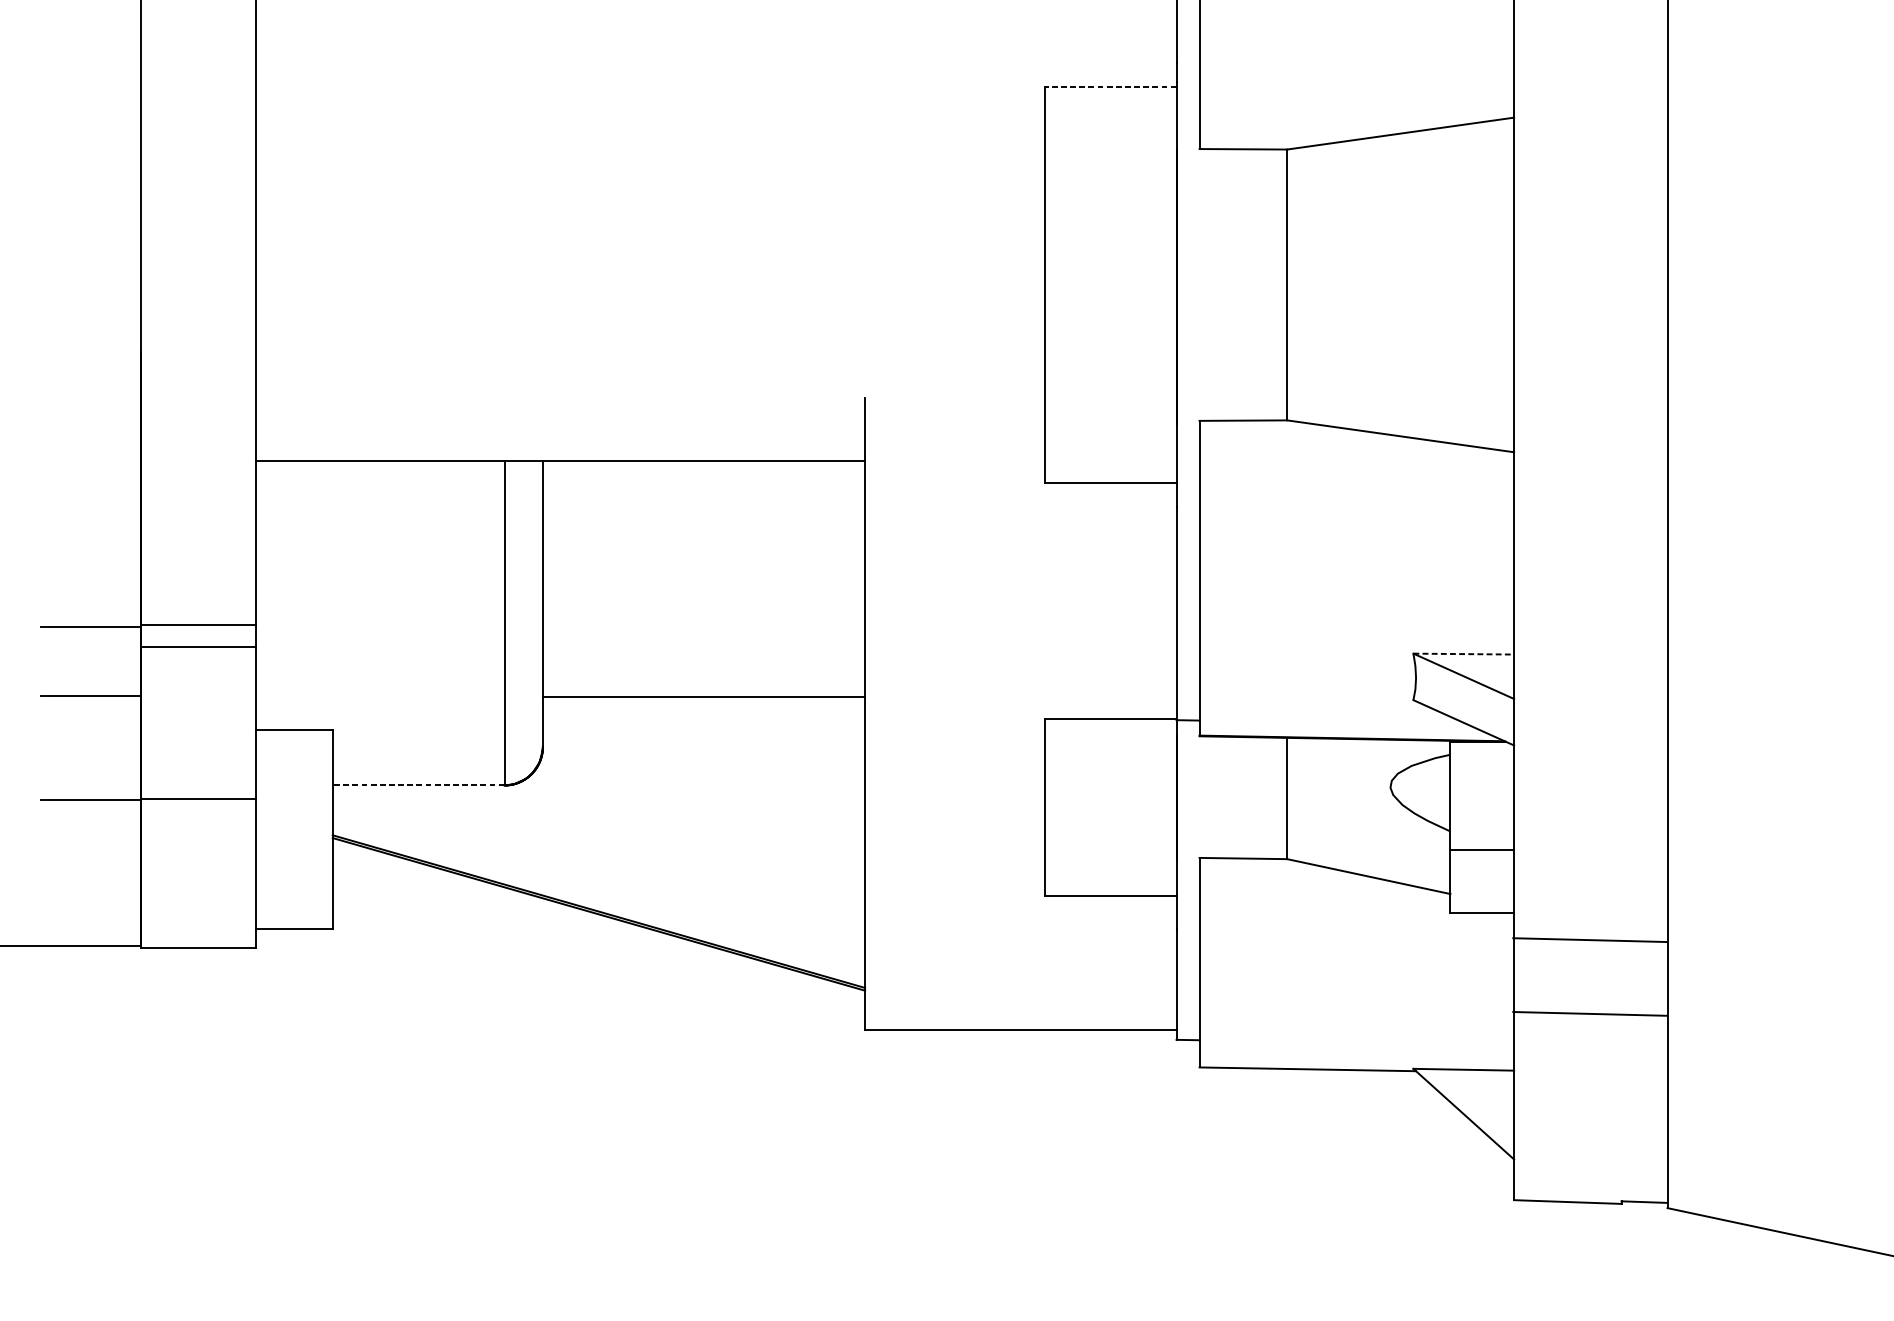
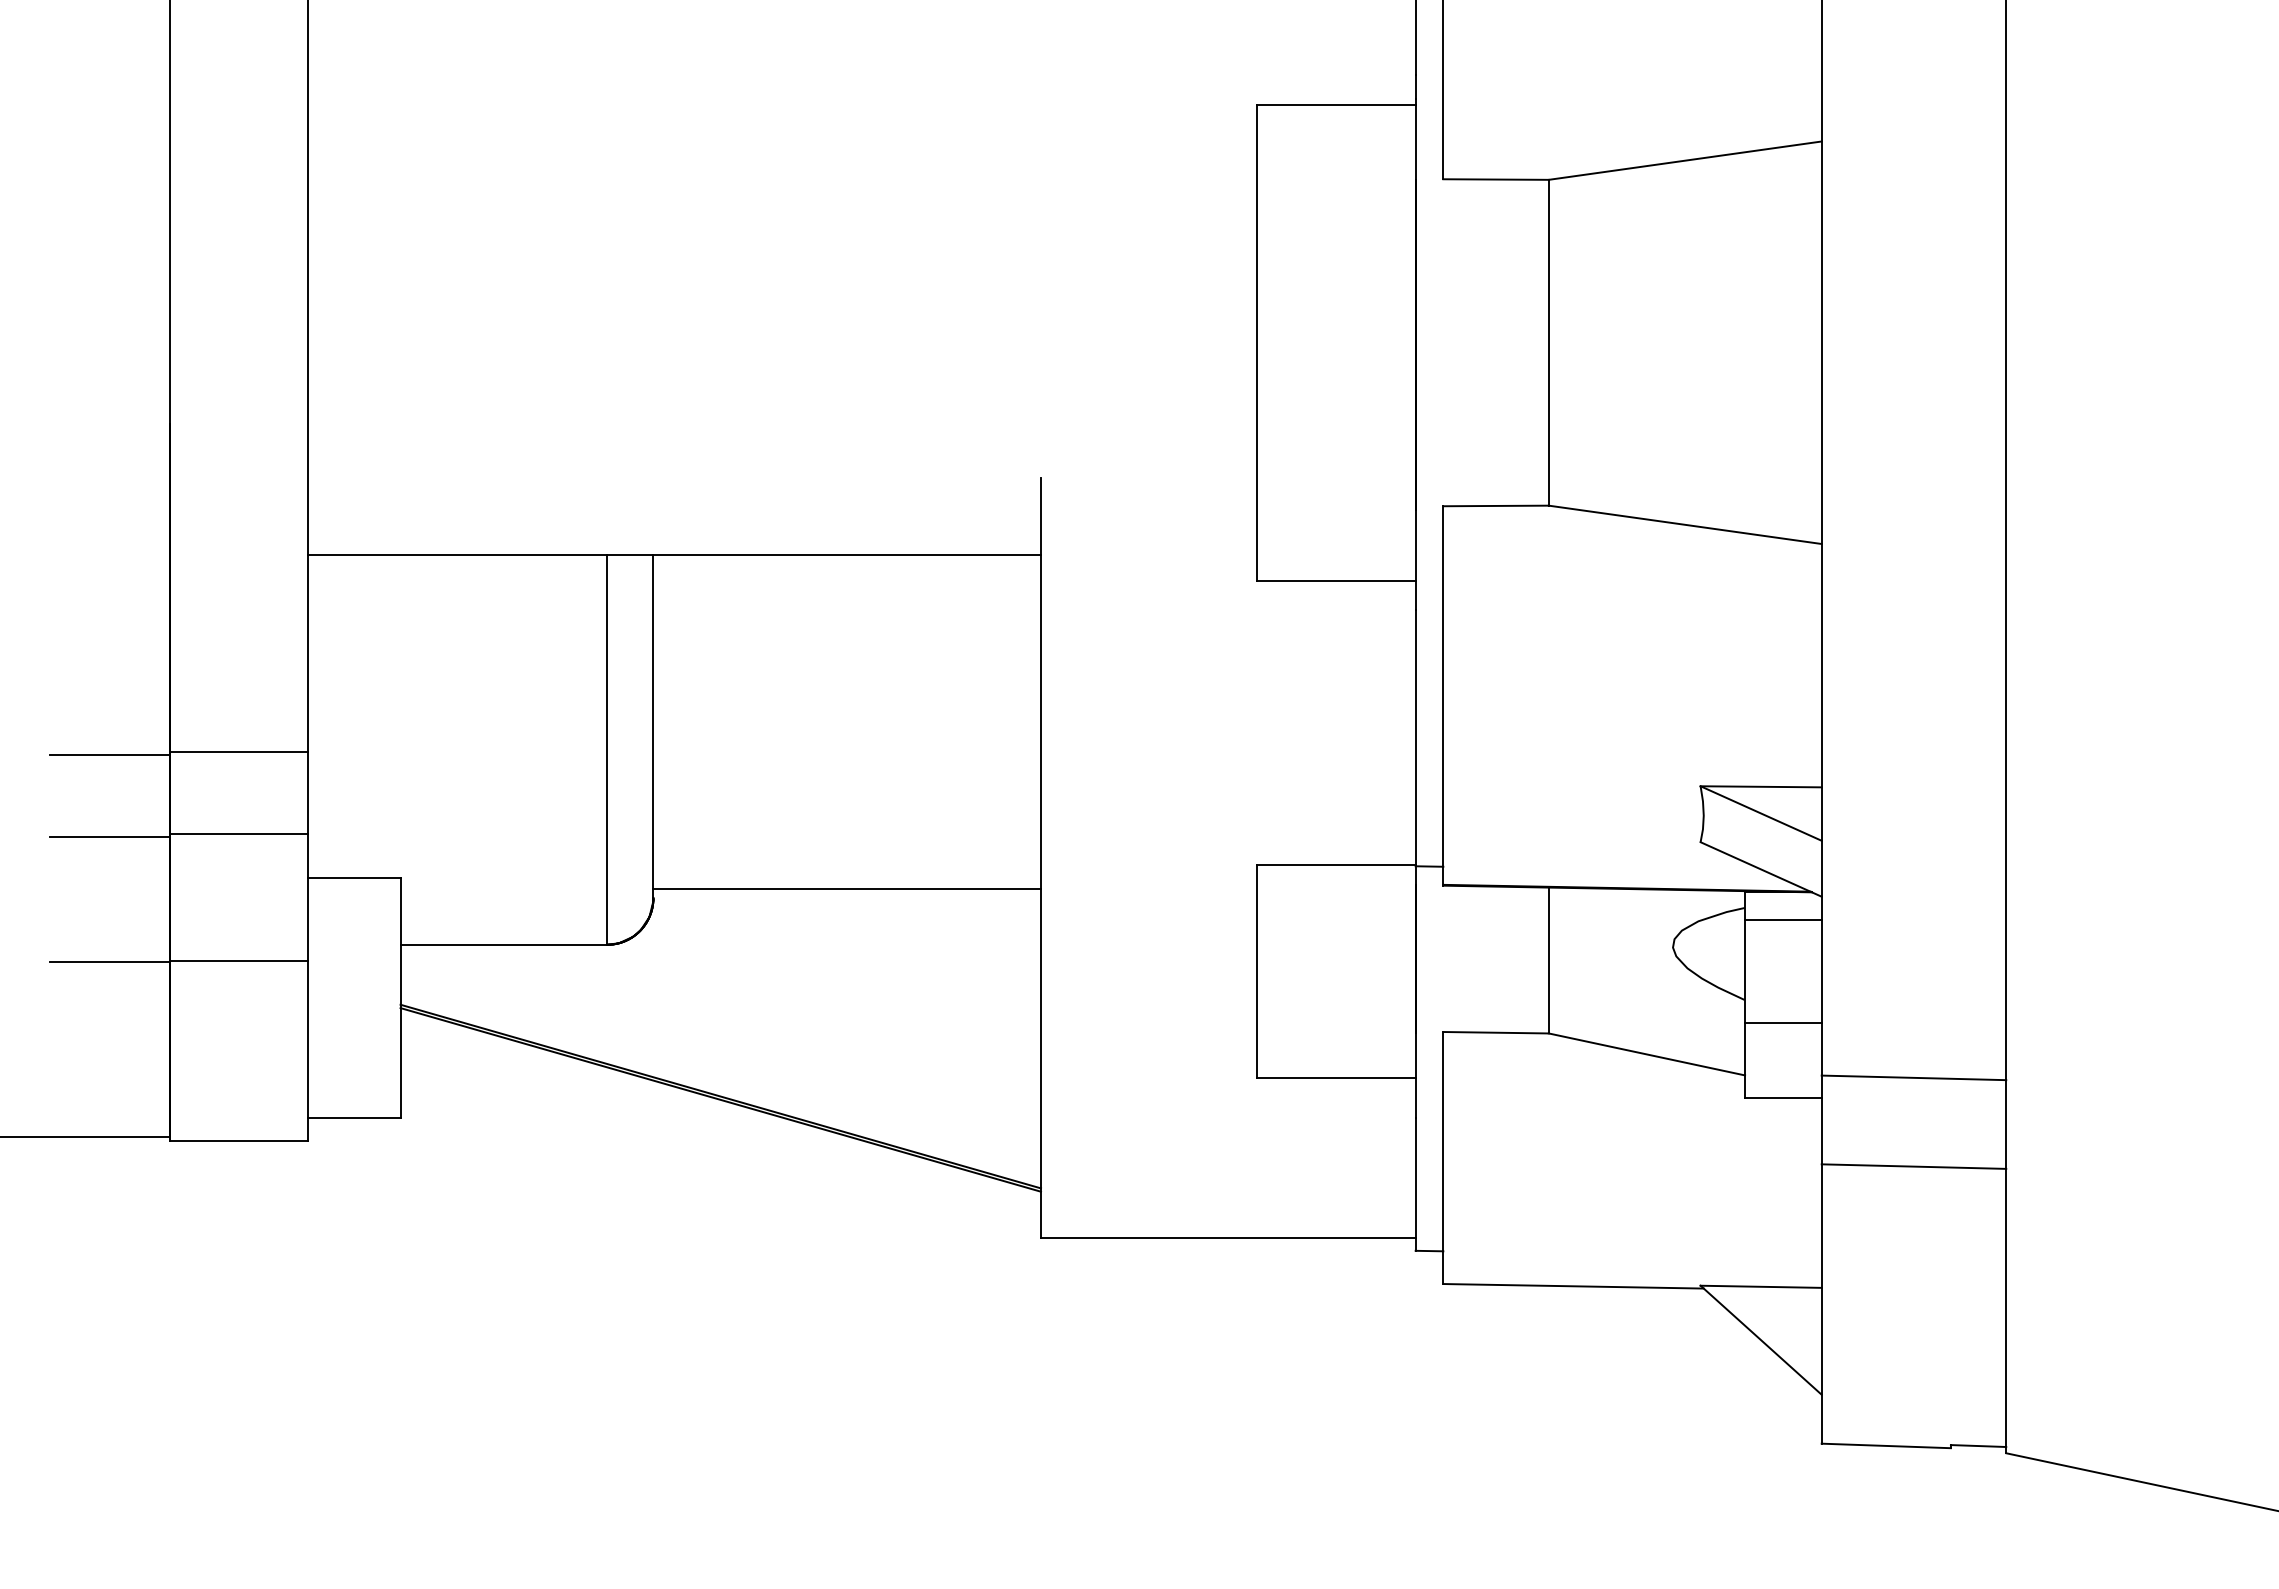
line: (1109, 86) -> (1335, 104), dashed -> solid
line: (197, 647) -> (238, 834), moved
line: (1464, 653) -> (1761, 786), dashed -> solid
line: (704, 697) -> (847, 888), moved
line: (1482, 764) -> (1783, 919), added
line: (418, 785) -> (503, 944), dashed -> solid
line: (1589, 939) -> (1913, 1077), moved
line: (1589, 1013) -> (1913, 1166), moved

